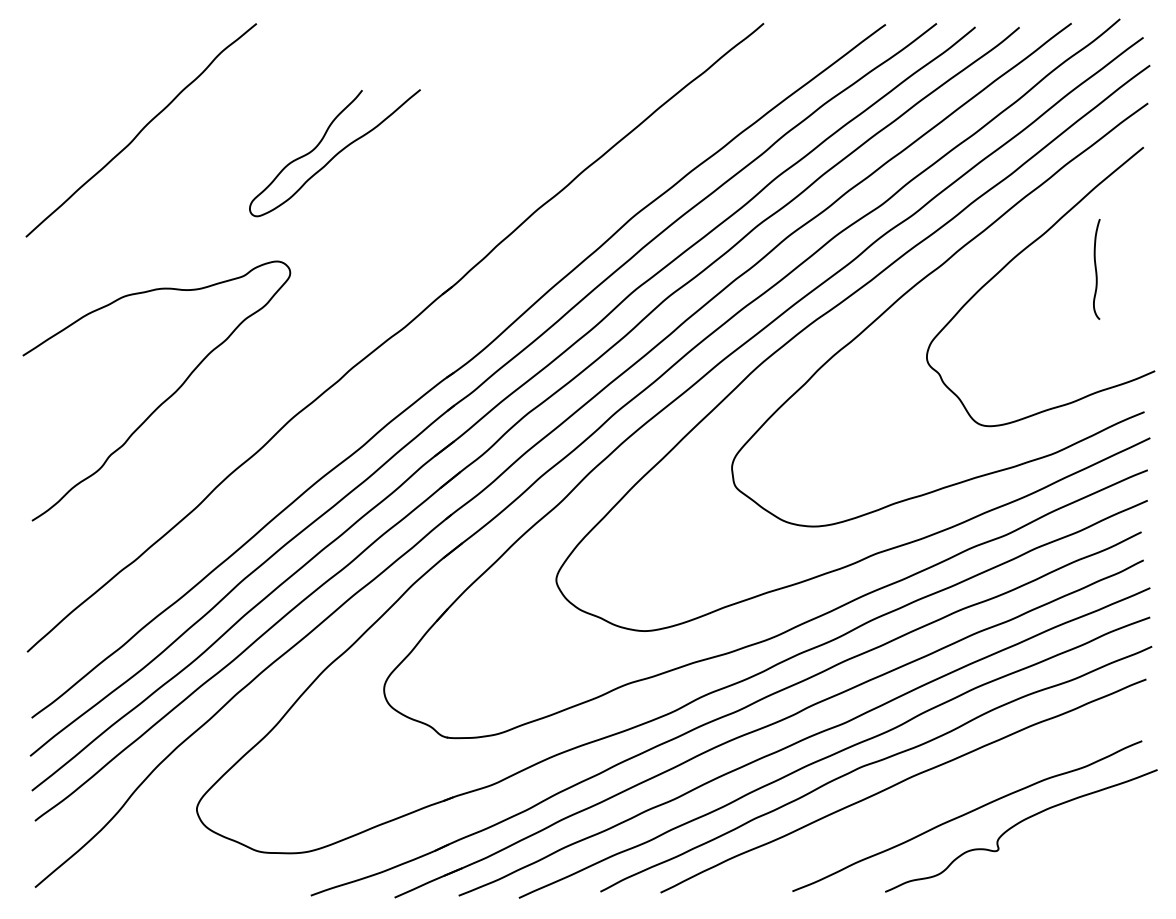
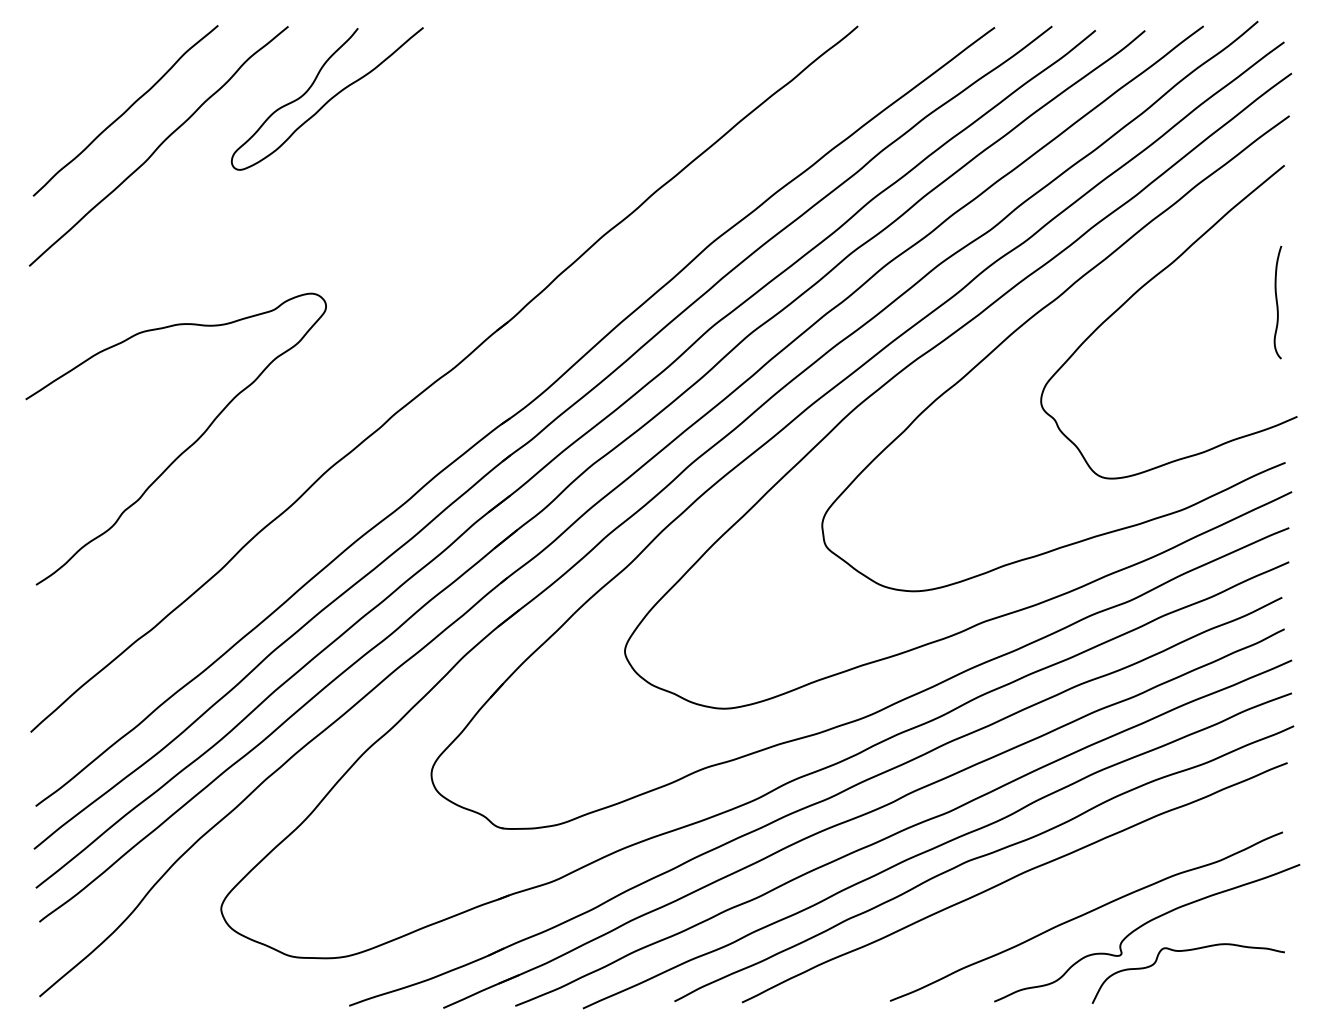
curve: (111, 98) -> (125, 110), added
curve: (336, 153) -> (328, 99), moved
curve: (1096, 269) -> (1277, 302), moved
curve: (1057, 847) -> (1187, 951), added

